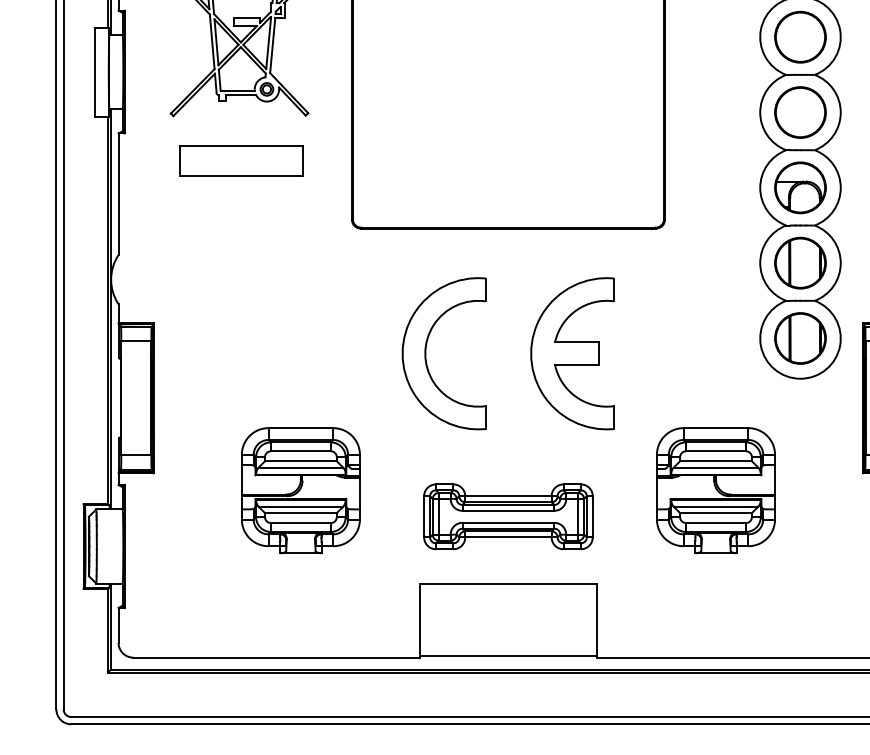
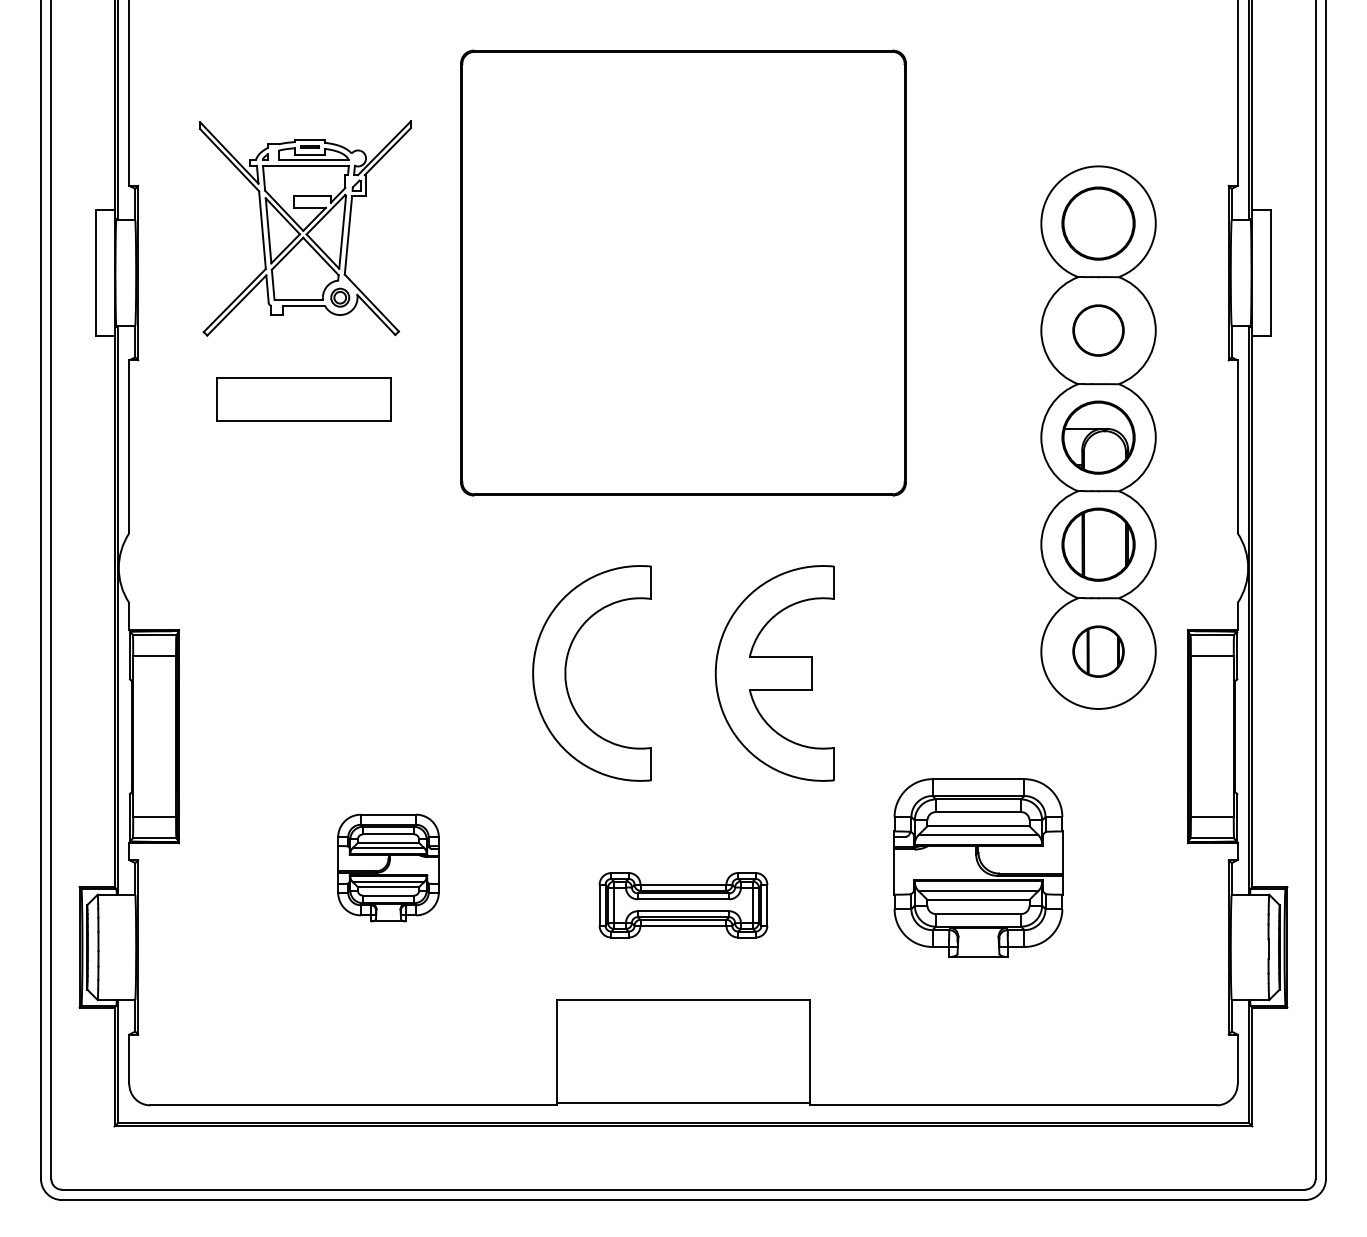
circle: (800, 112) -> (1098, 330), size x0.7
part: (800, 338) -> (1098, 651), size x0.7
part: (300, 490) -> (388, 867), size x0.6
part: (508, 517) -> (683, 905), size x0.7

